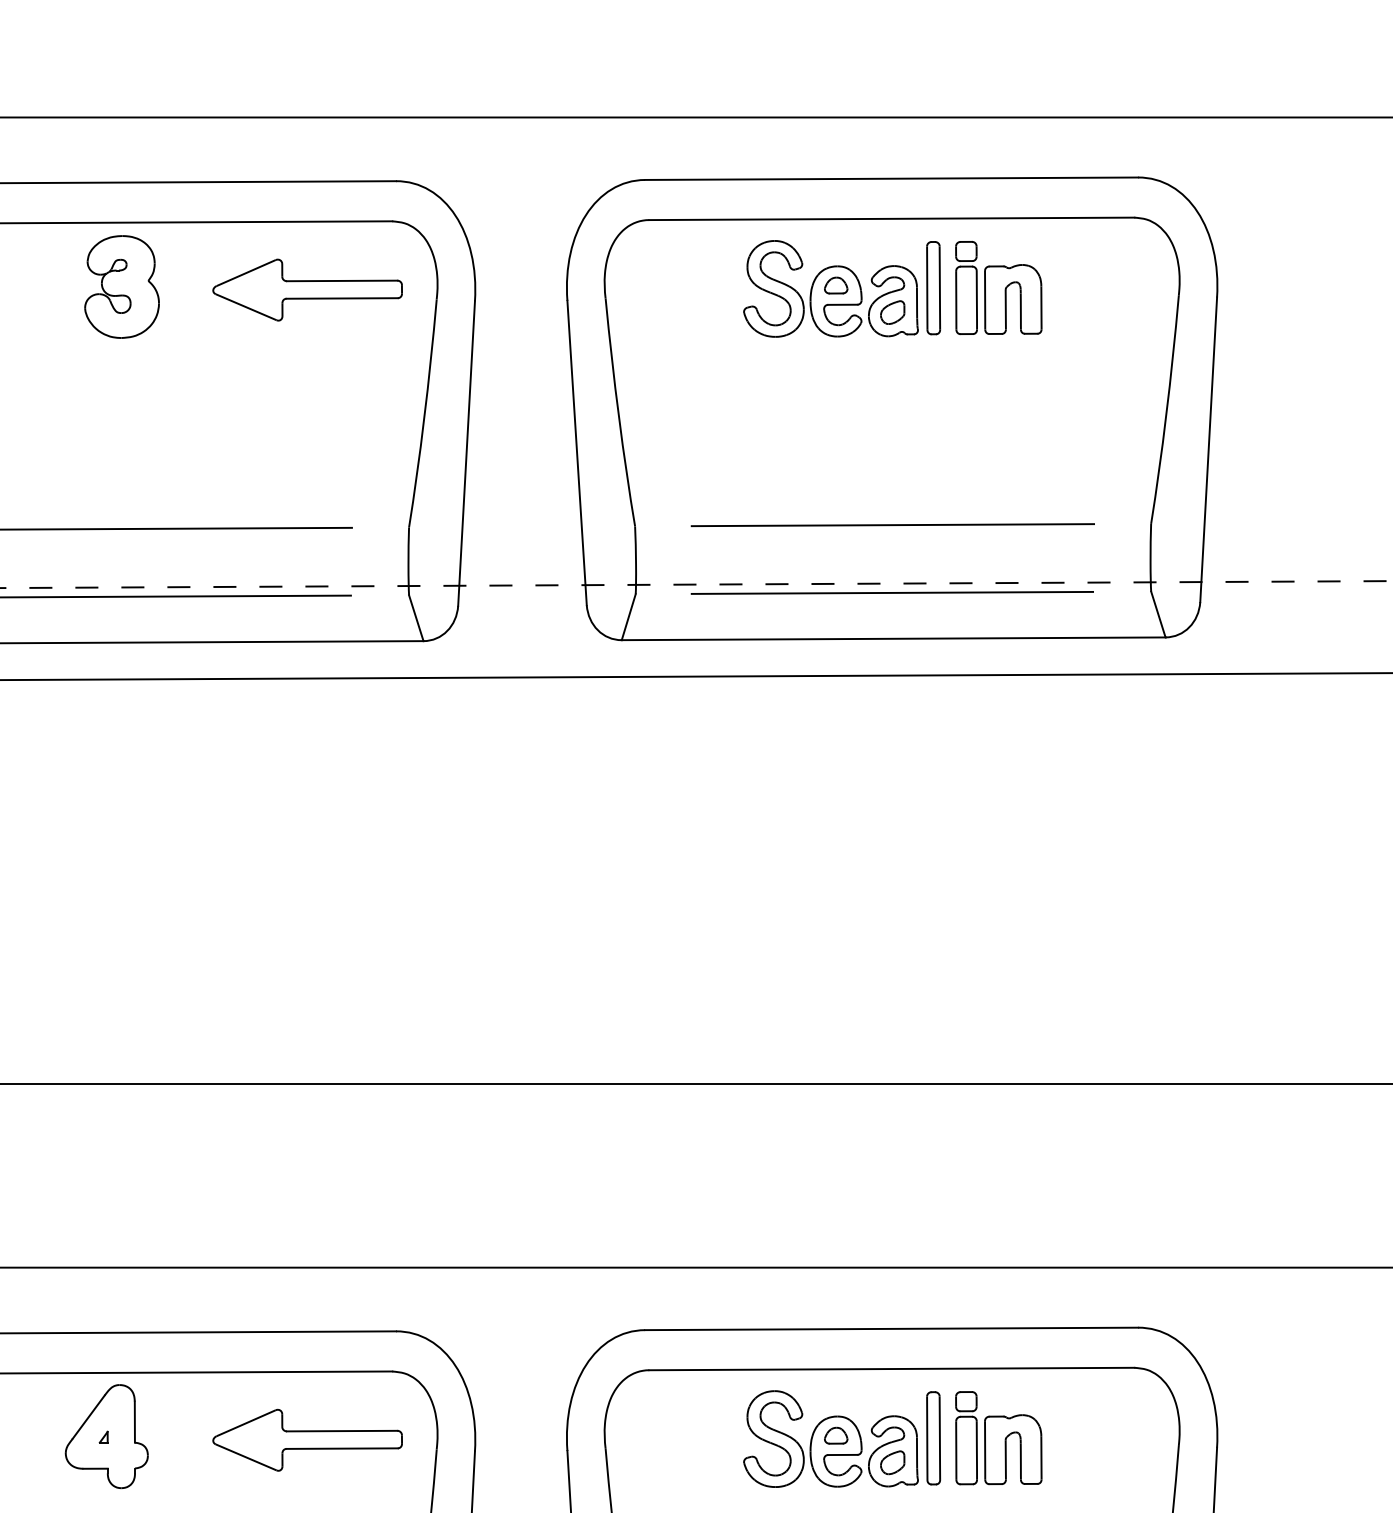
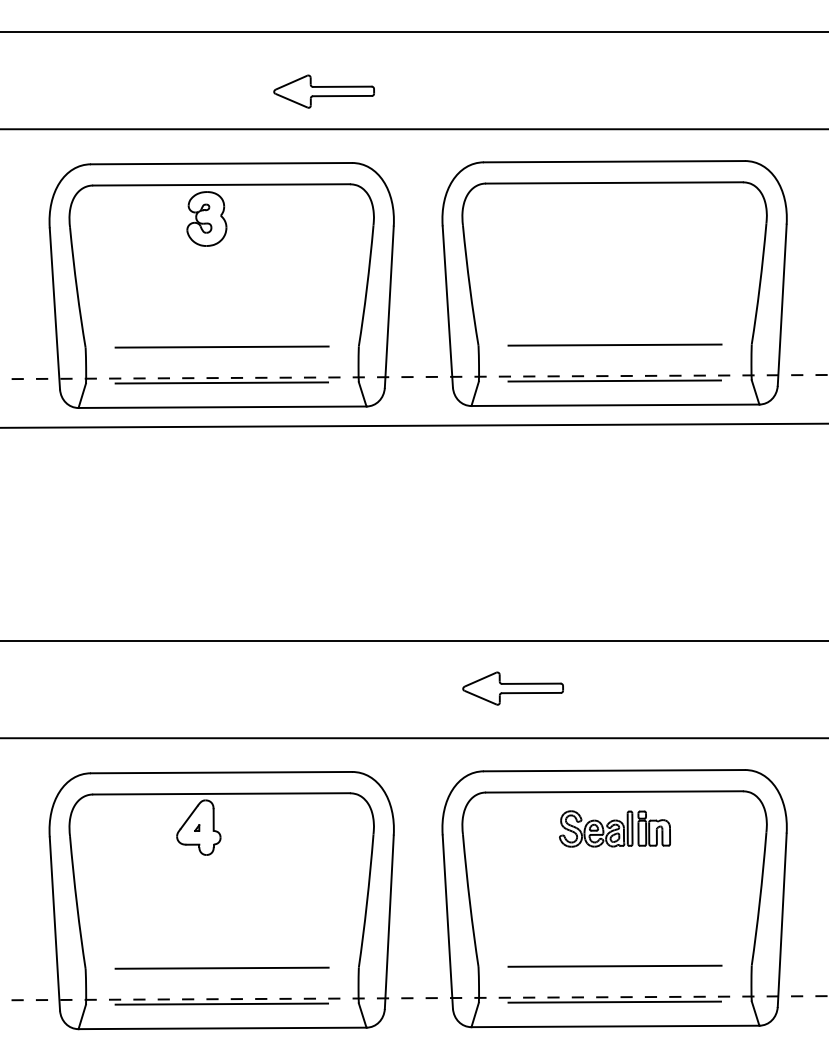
part: (891, 287) -> (614, 219), removed
part: (306, 289) -> (323, 91), moved
part: (891, 1438) -> (614, 828), size x0.7
part: (306, 1440) -> (512, 688), moved

